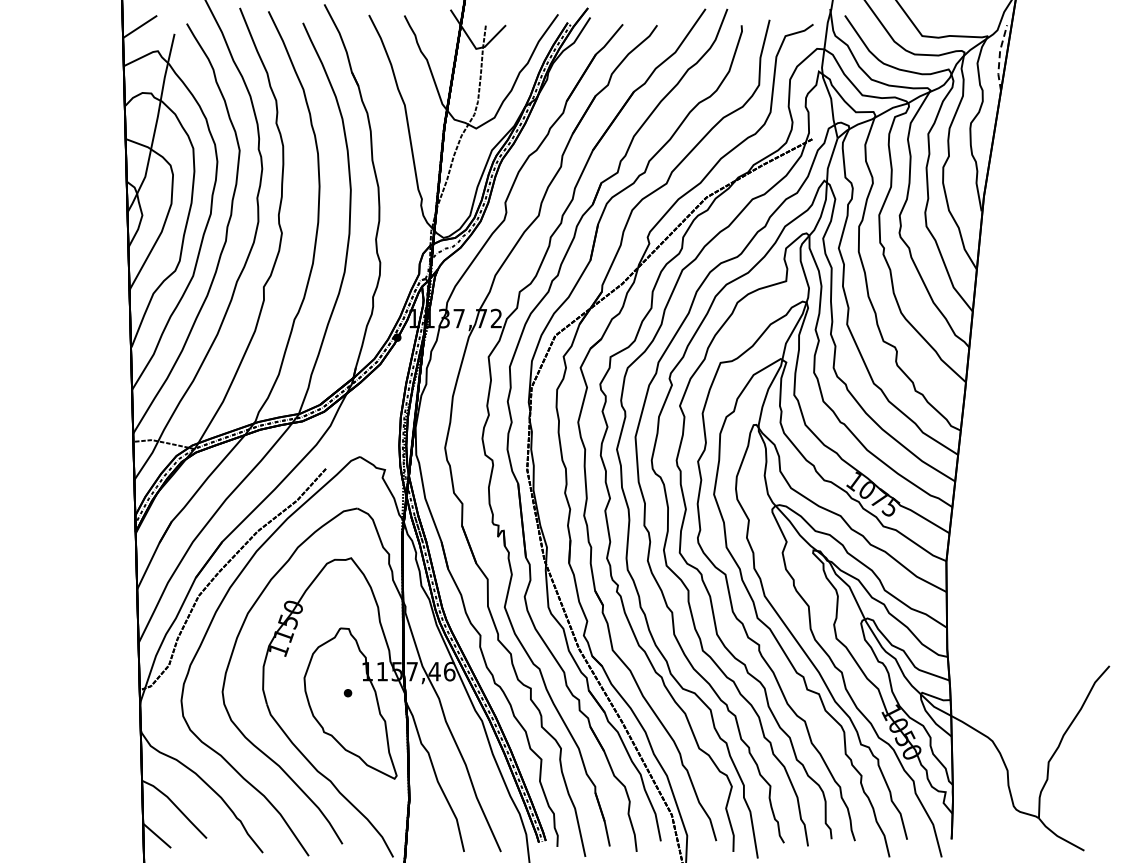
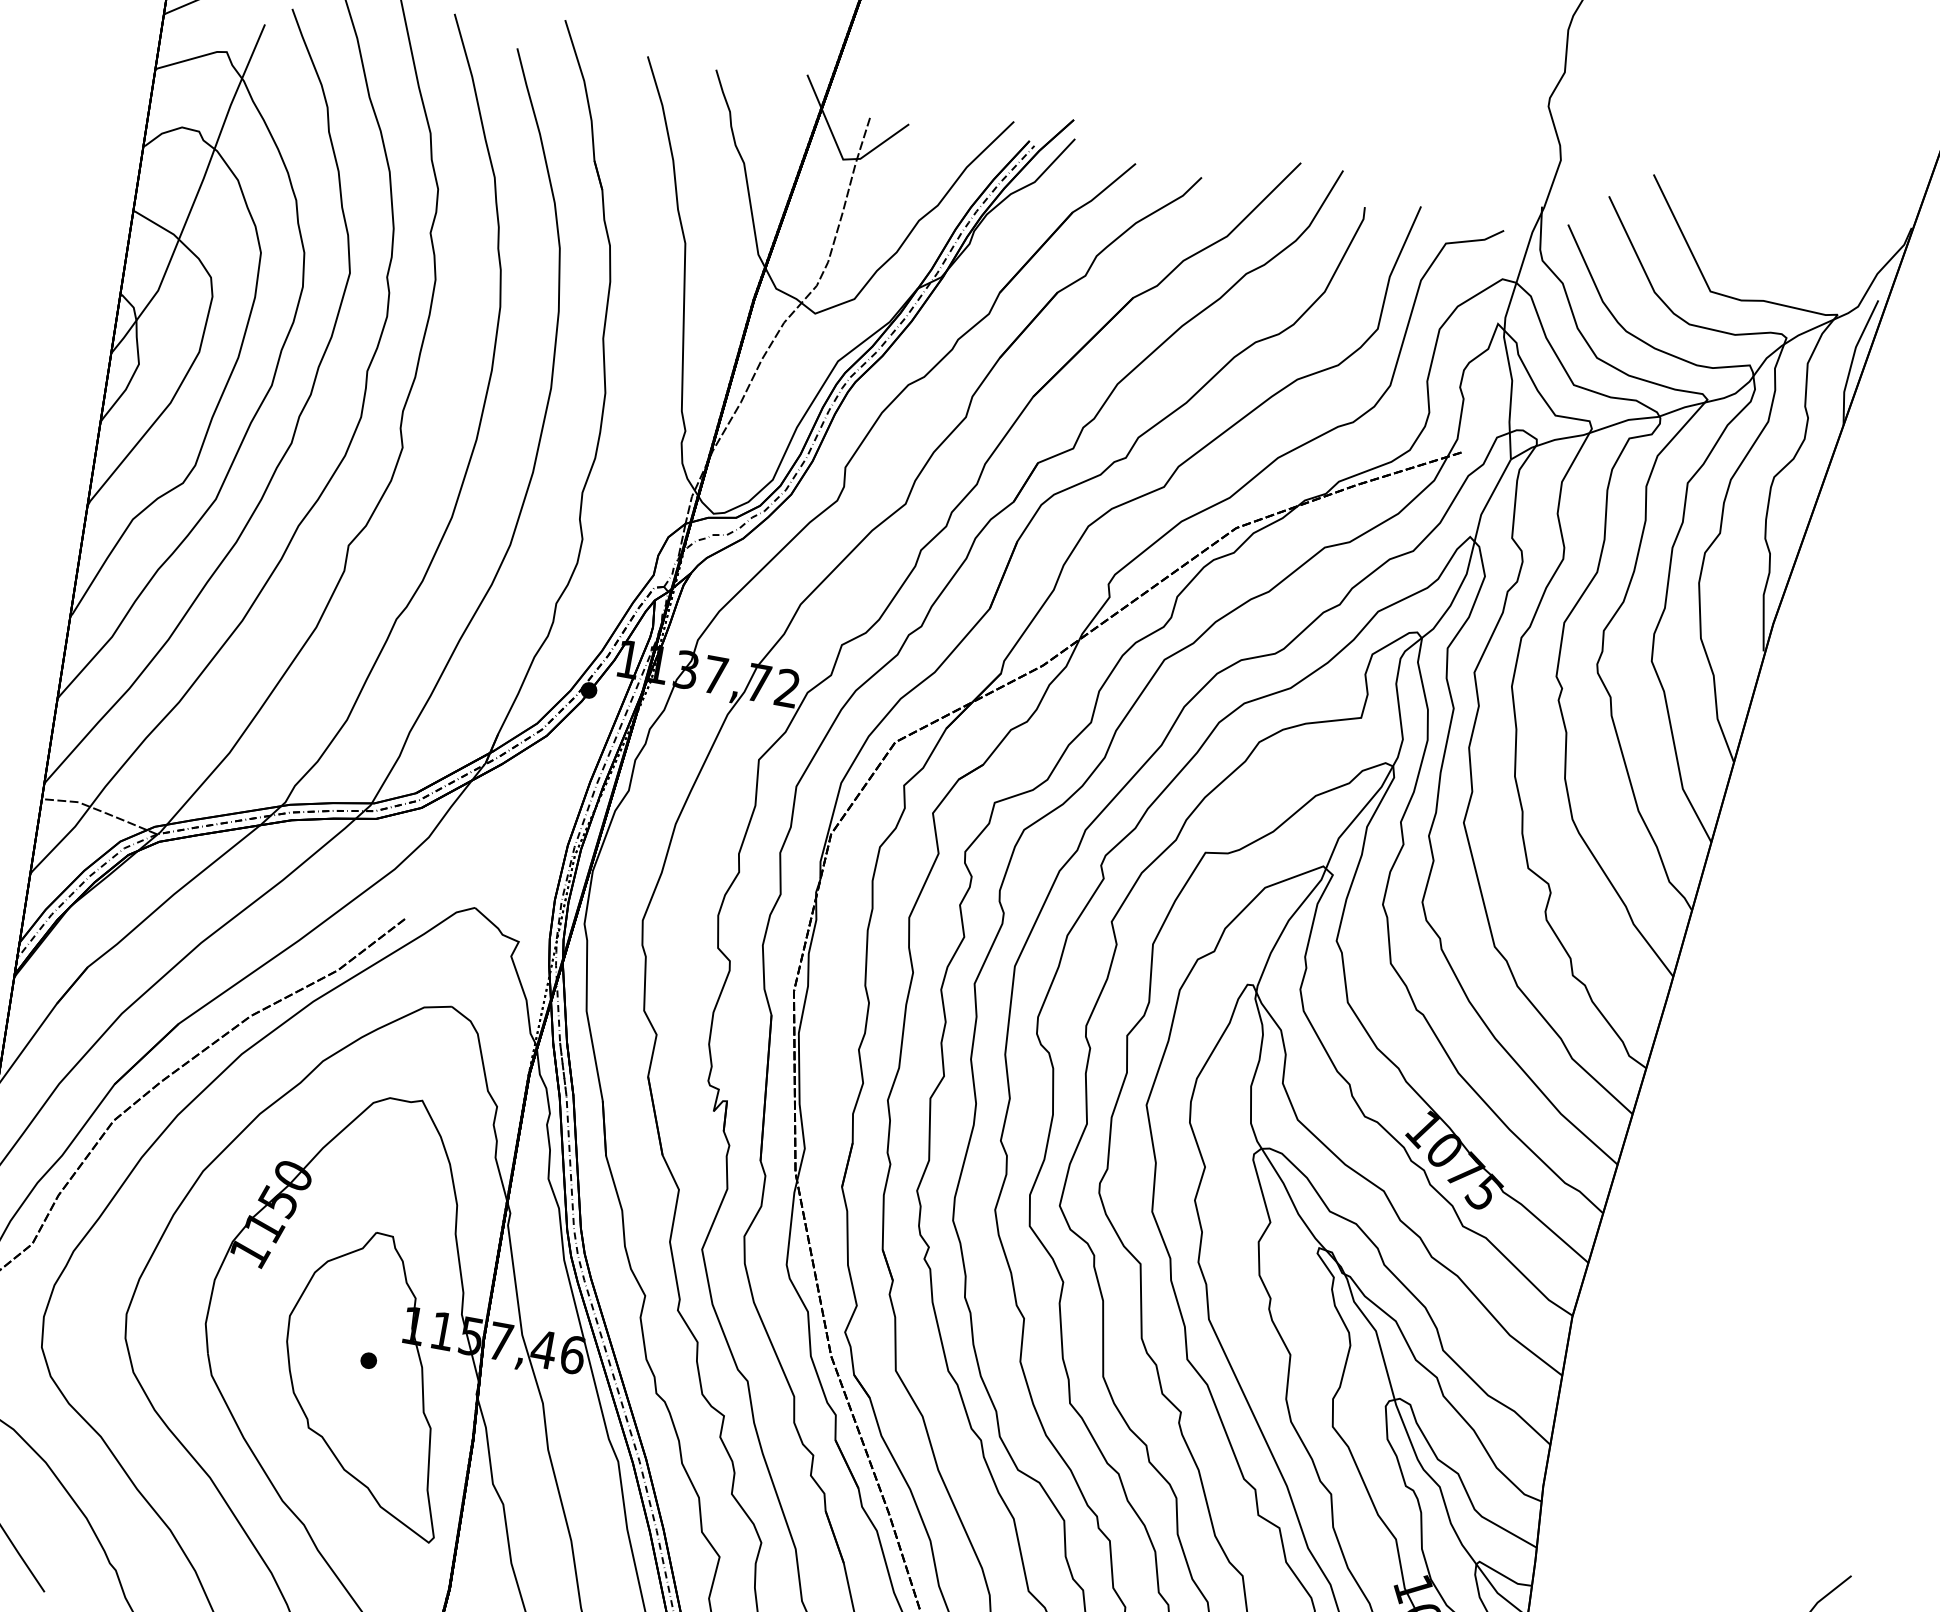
line: (999, 57) -> (1852, 360), dashed -> solid

